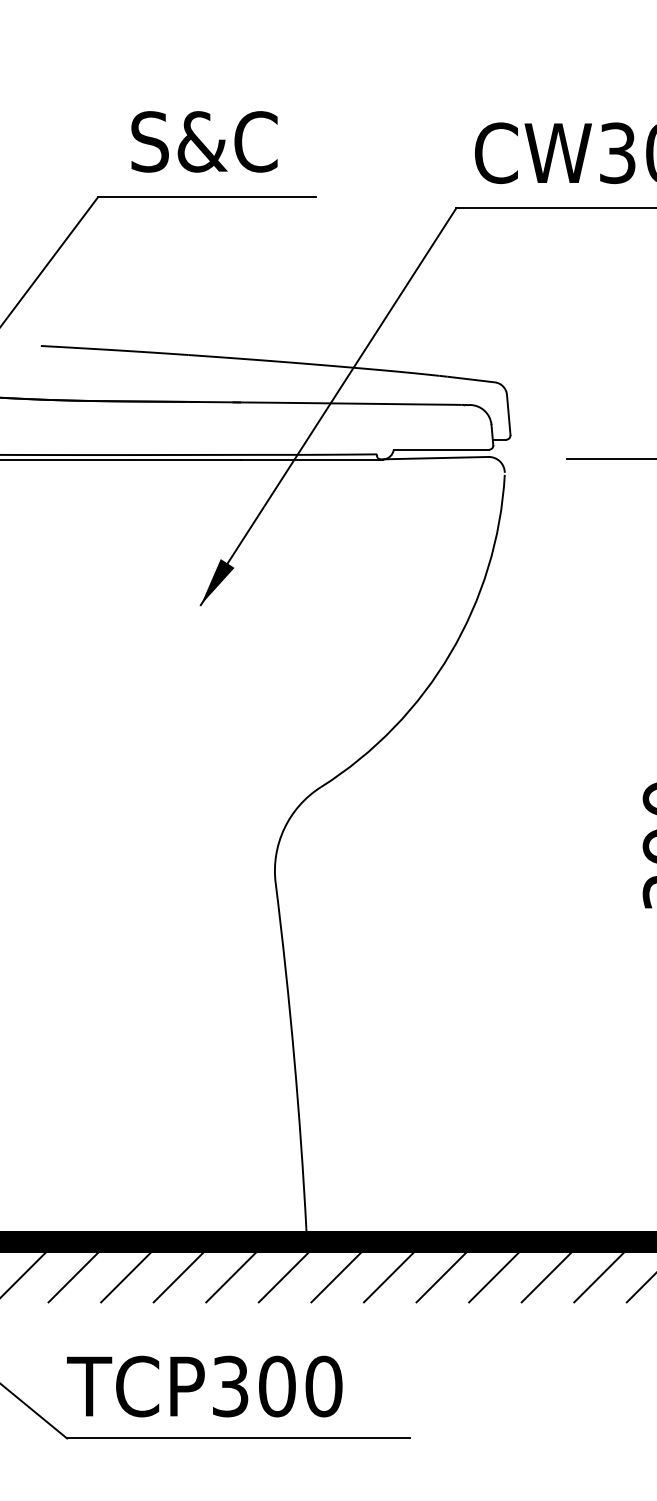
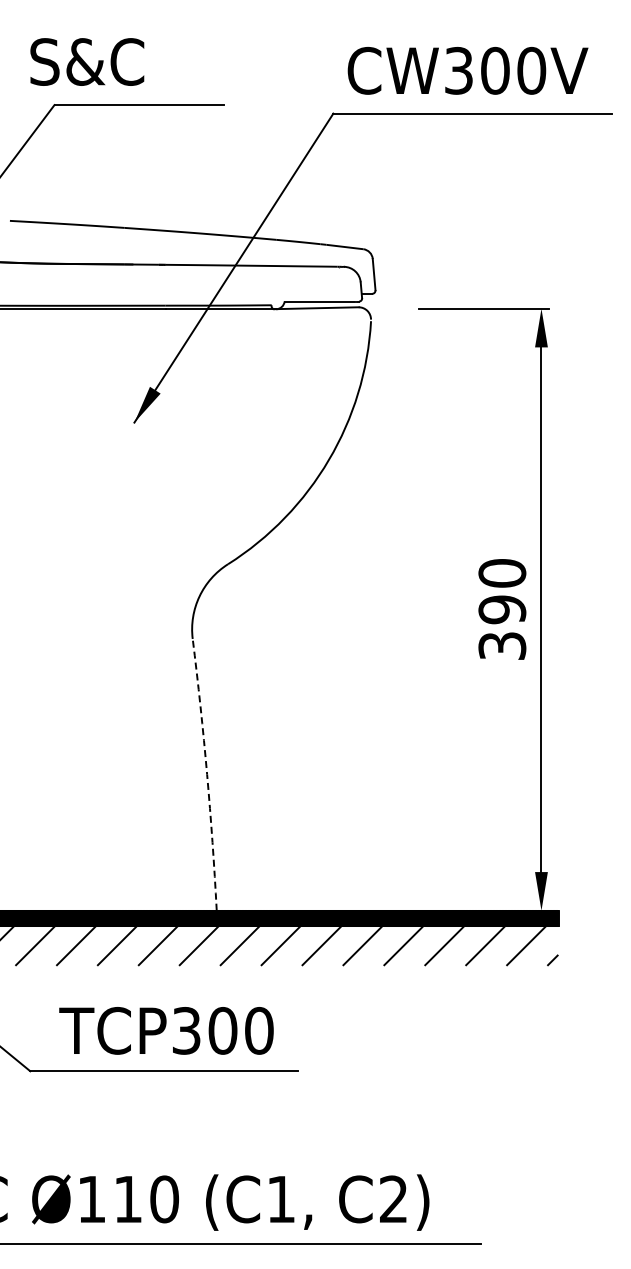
text: (204, 141) -> (87, 61), moved
arc: (294, 1057) -> (207, 774), solid -> dashed
text: (204, 1386) -> (166, 1030), moved

